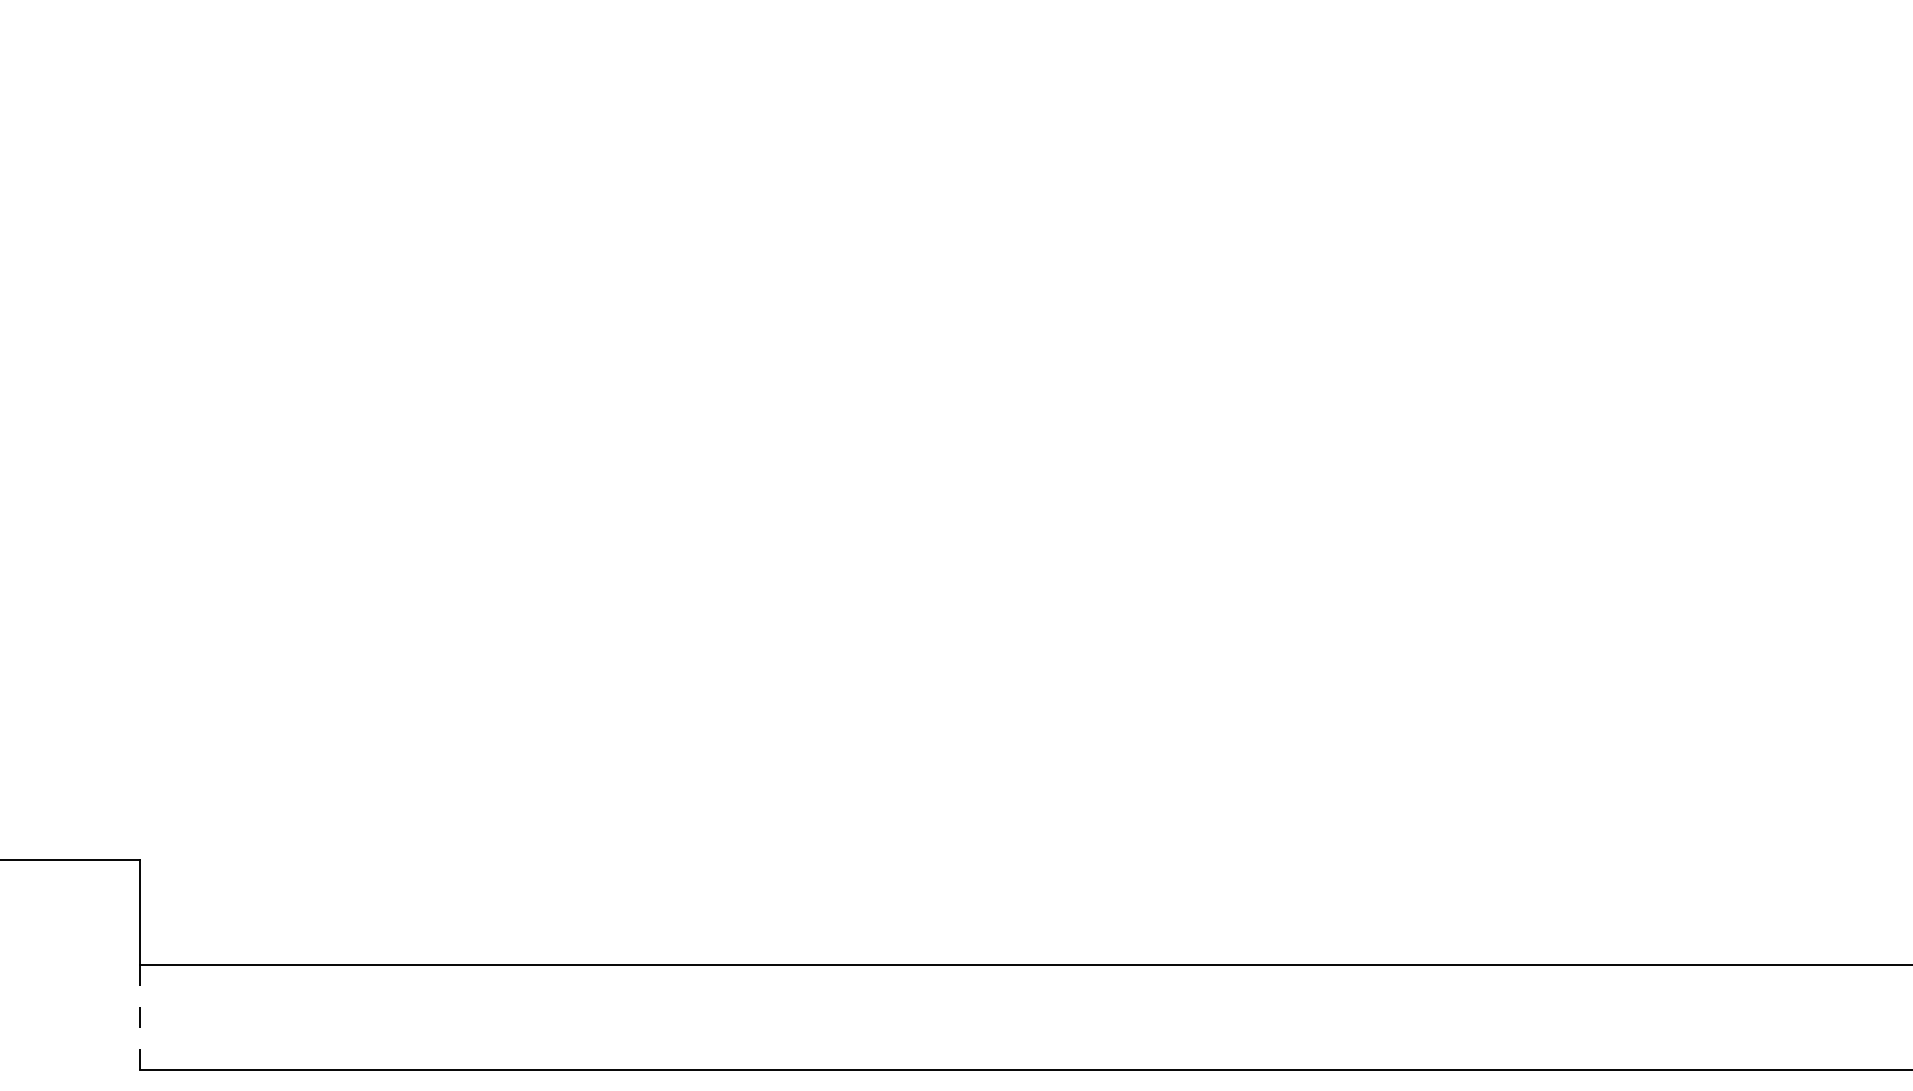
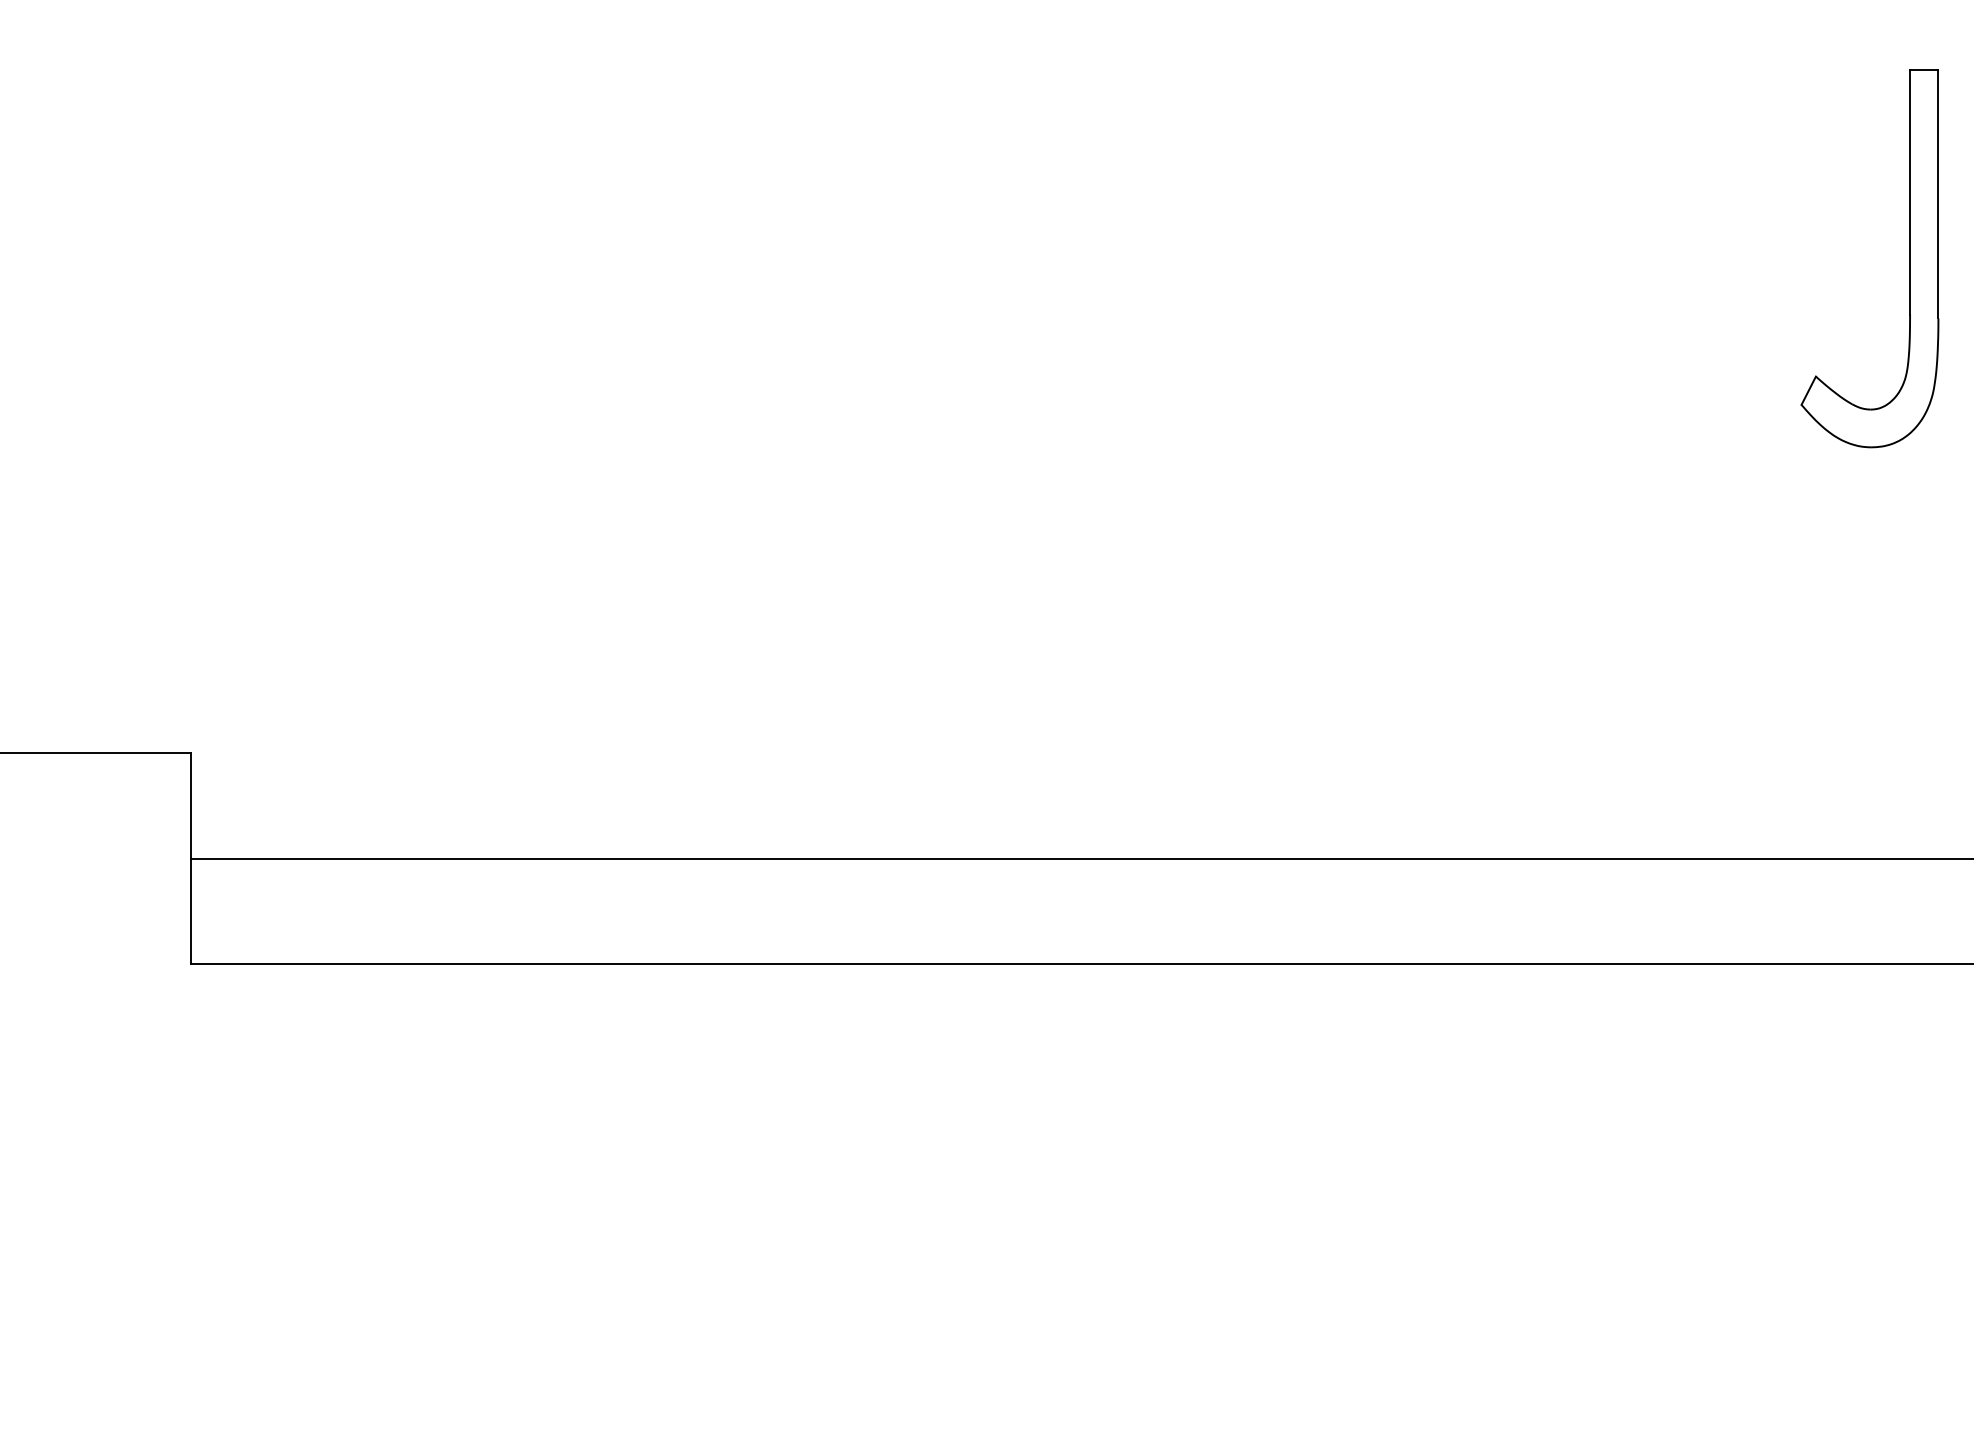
part: (1858, 364) -> (1909, 258), added
line: (139, 1017) -> (190, 911), dashed -> solid

